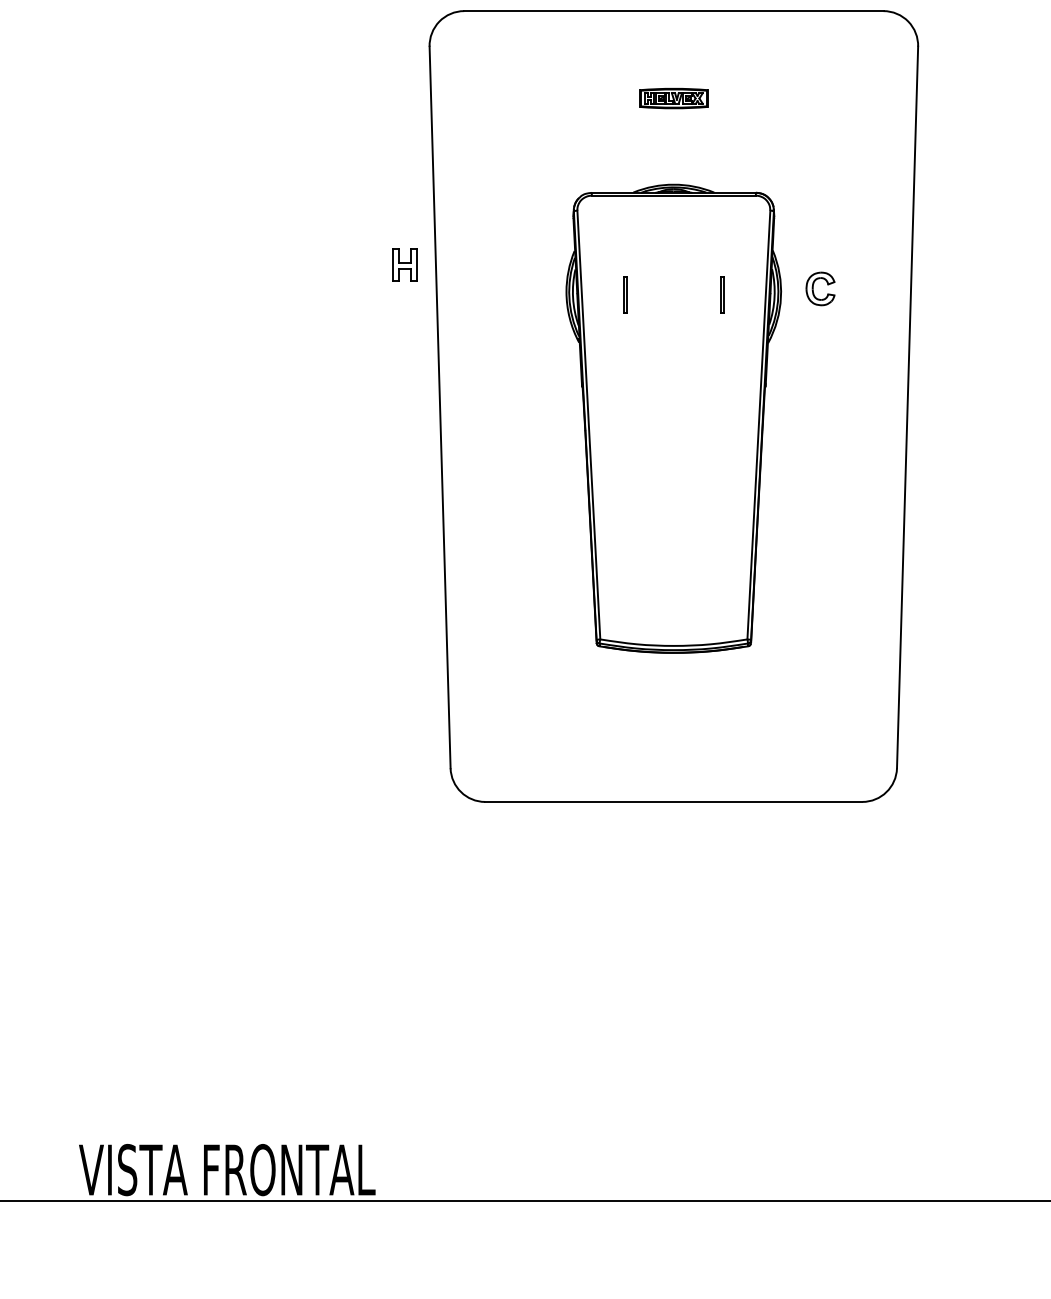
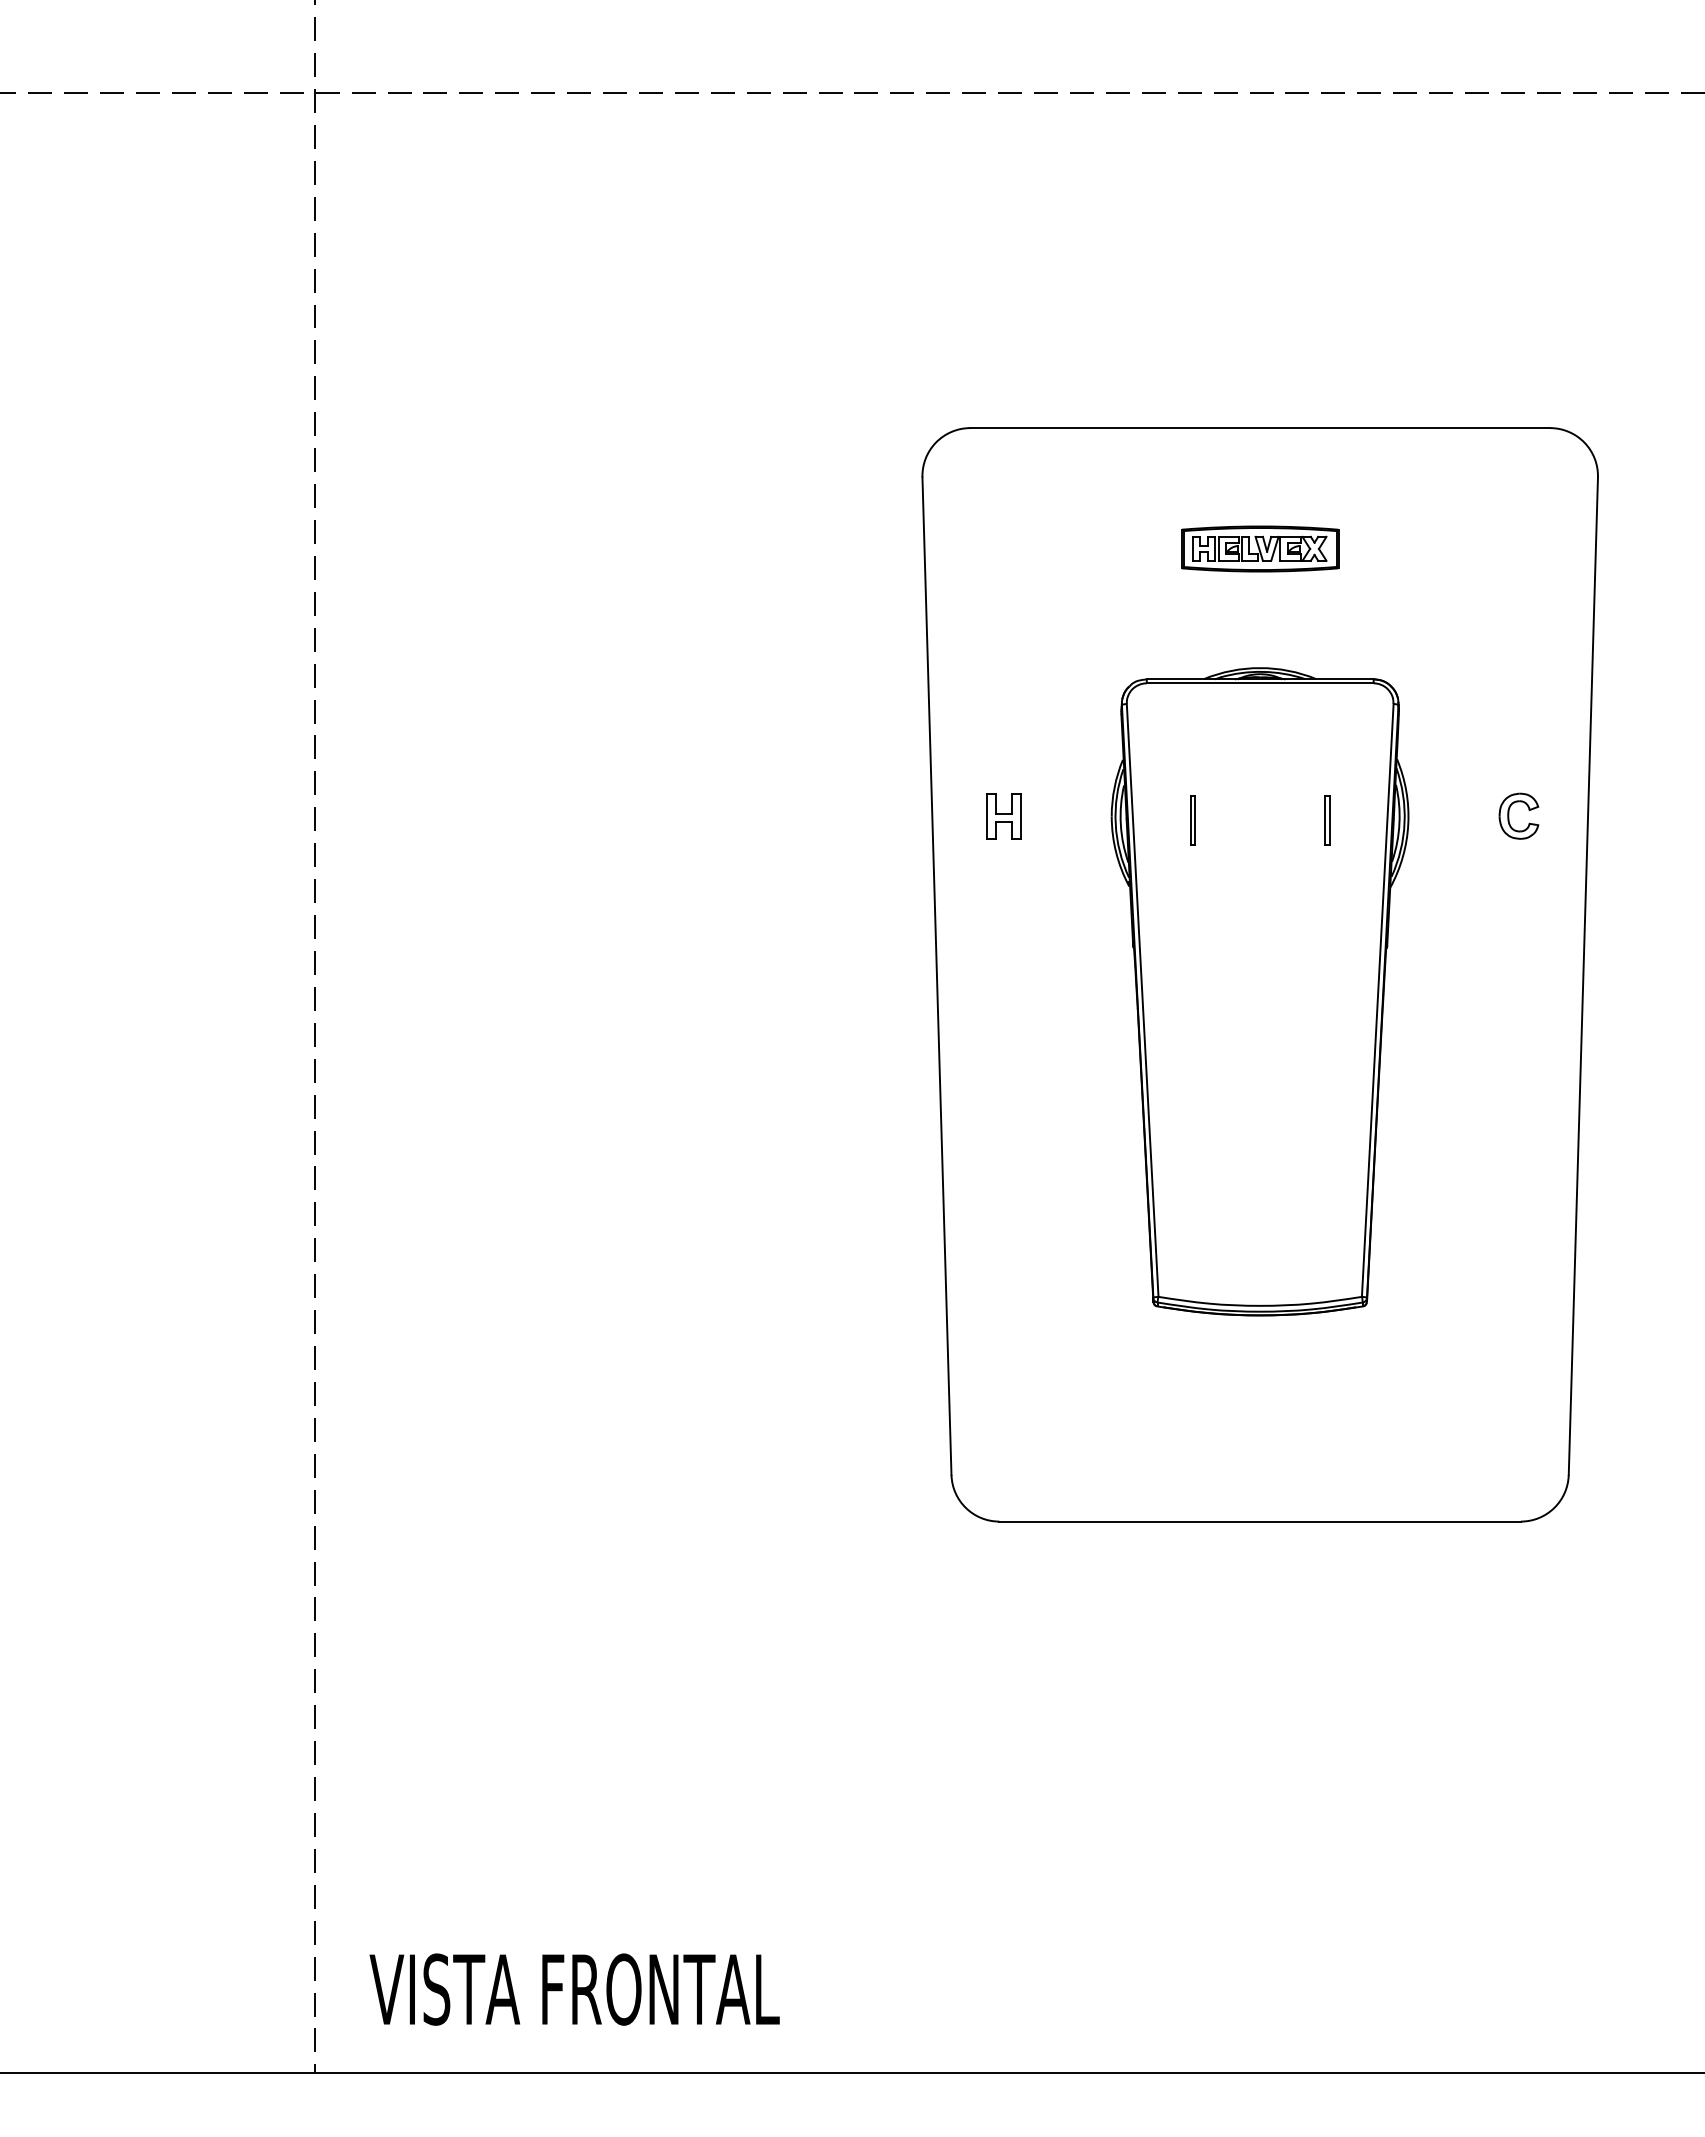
part: (674, 98) -> (1260, 548), size x1.67
part: (404, 265) -> (1003, 816), moved
part: (813, 288) -> (1509, 815), moved
text: (227, 1169) -> (574, 1989), moved

